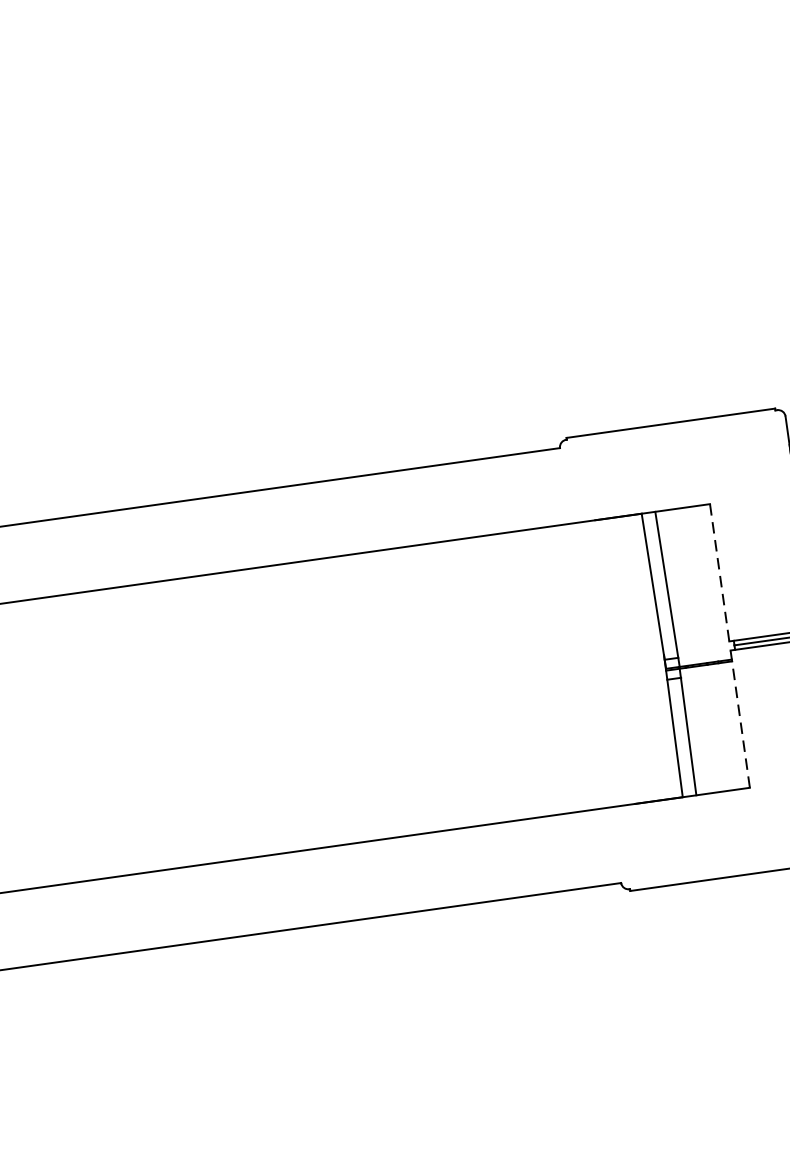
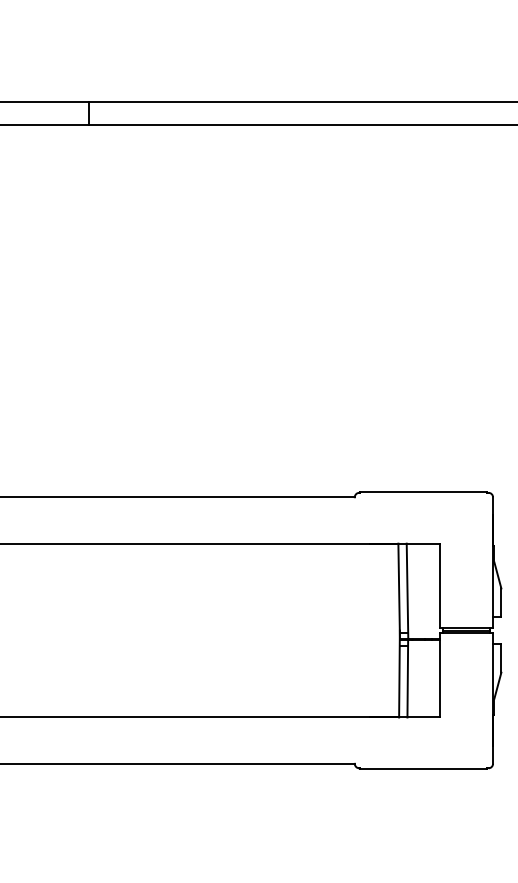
line: (720, 574) -> (440, 586), dashed -> solid
line: (740, 717) -> (440, 674), dashed -> solid

